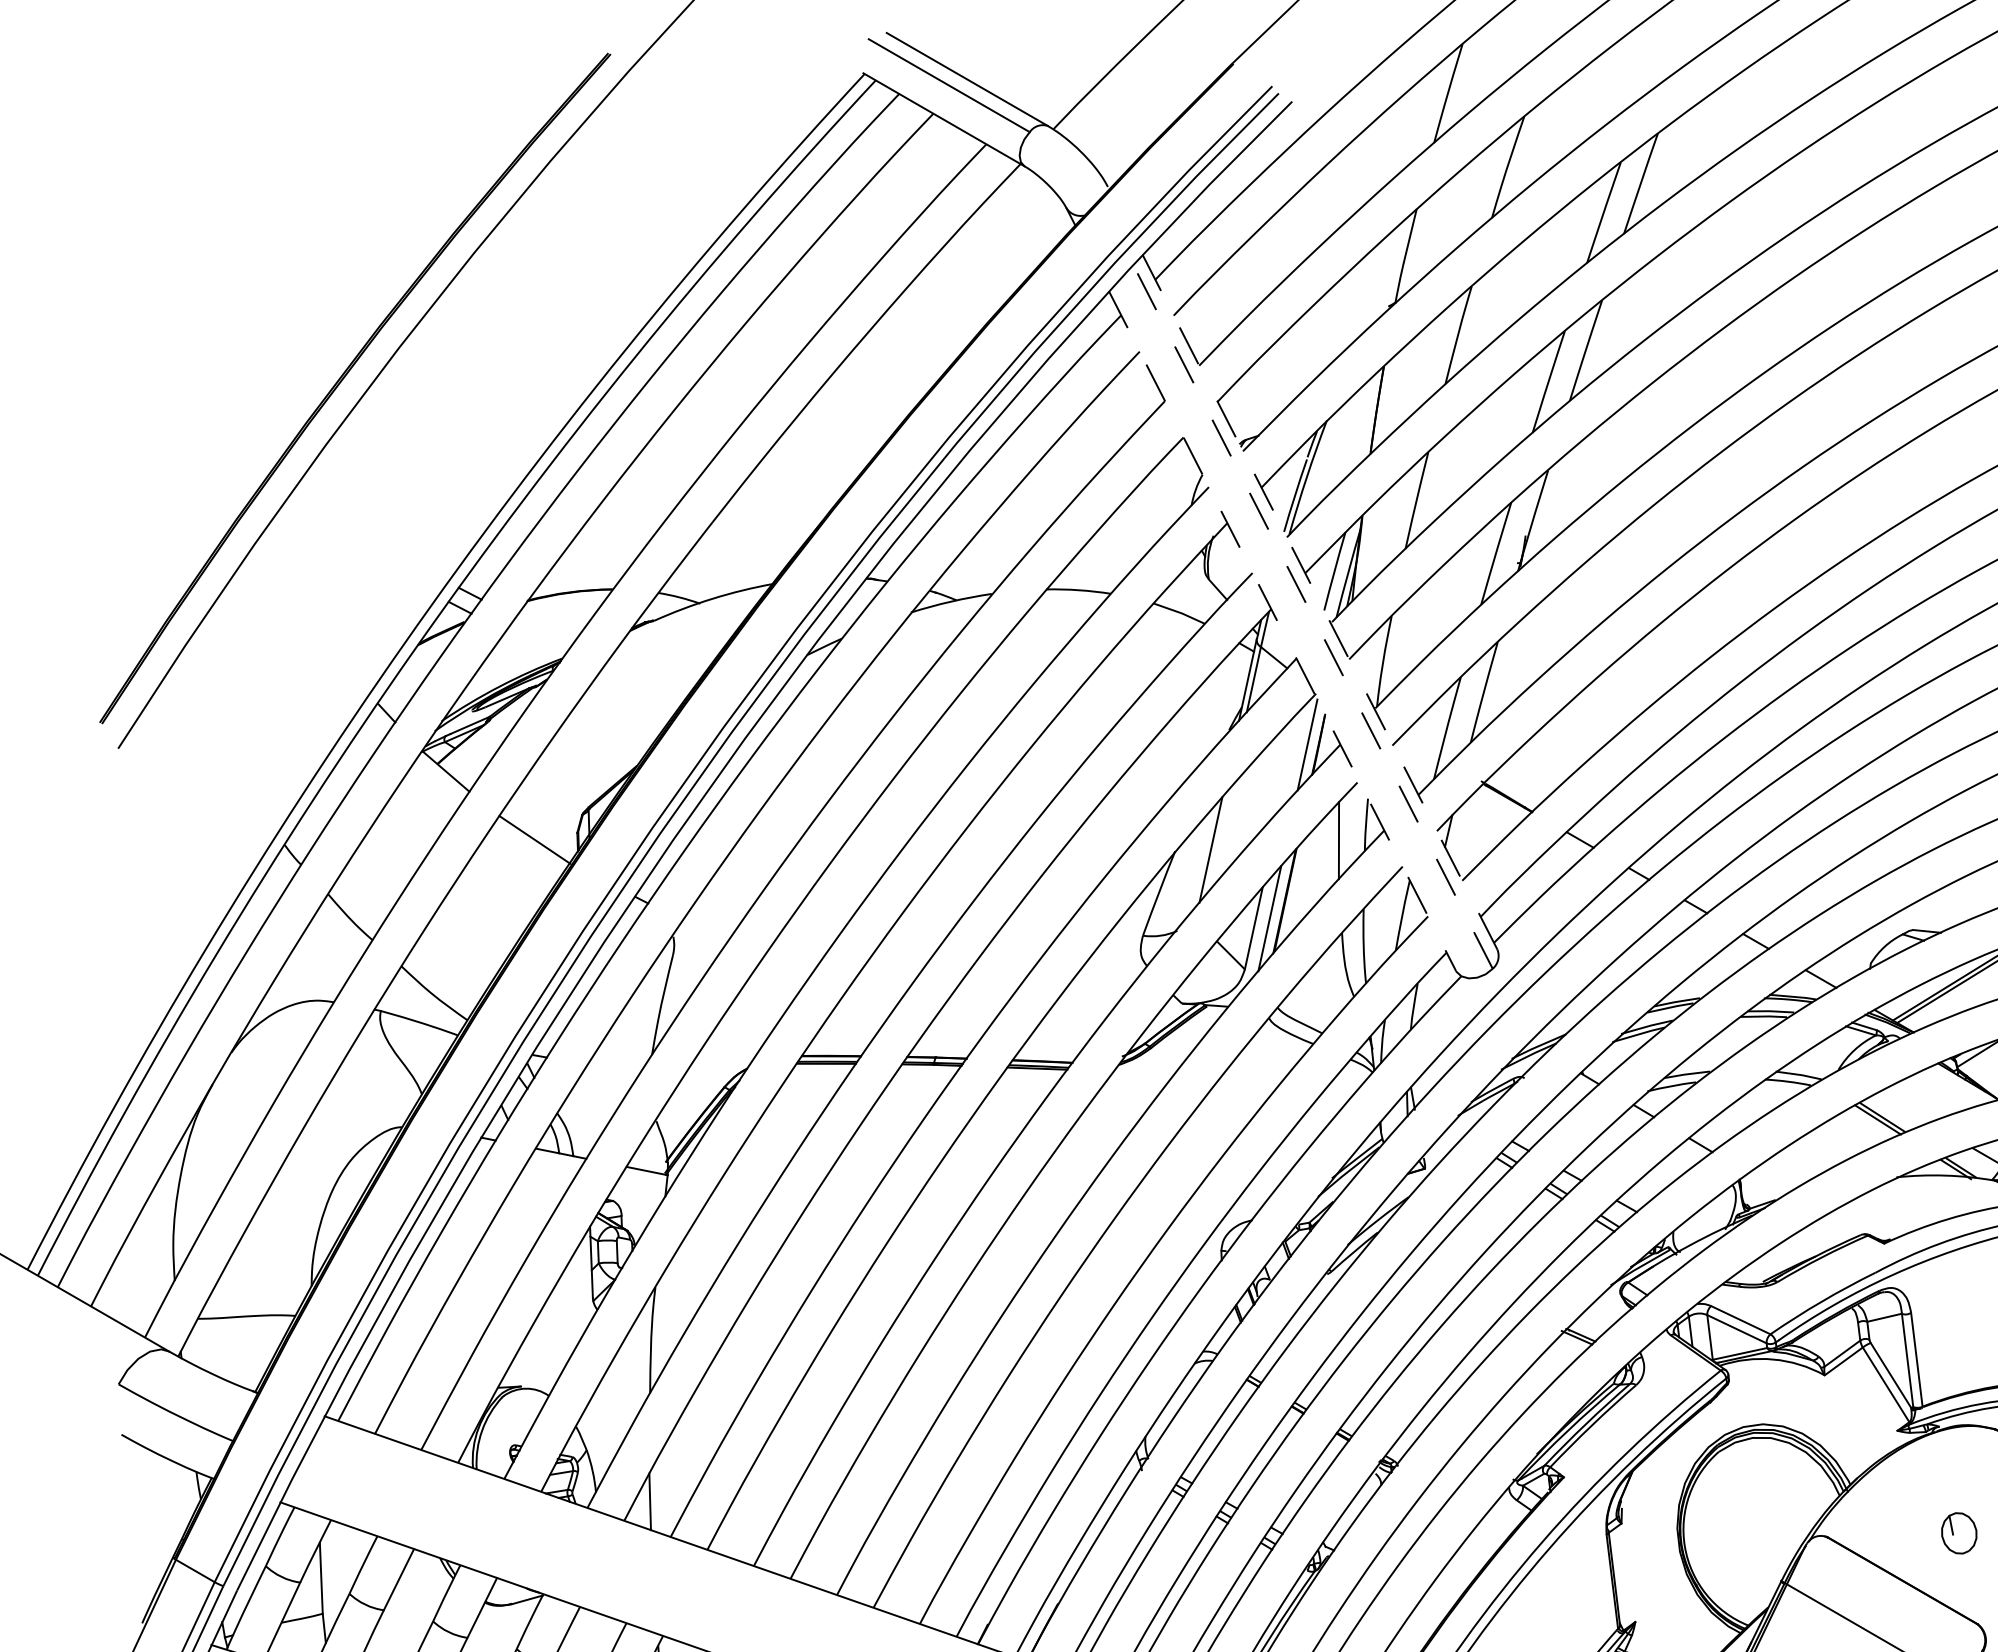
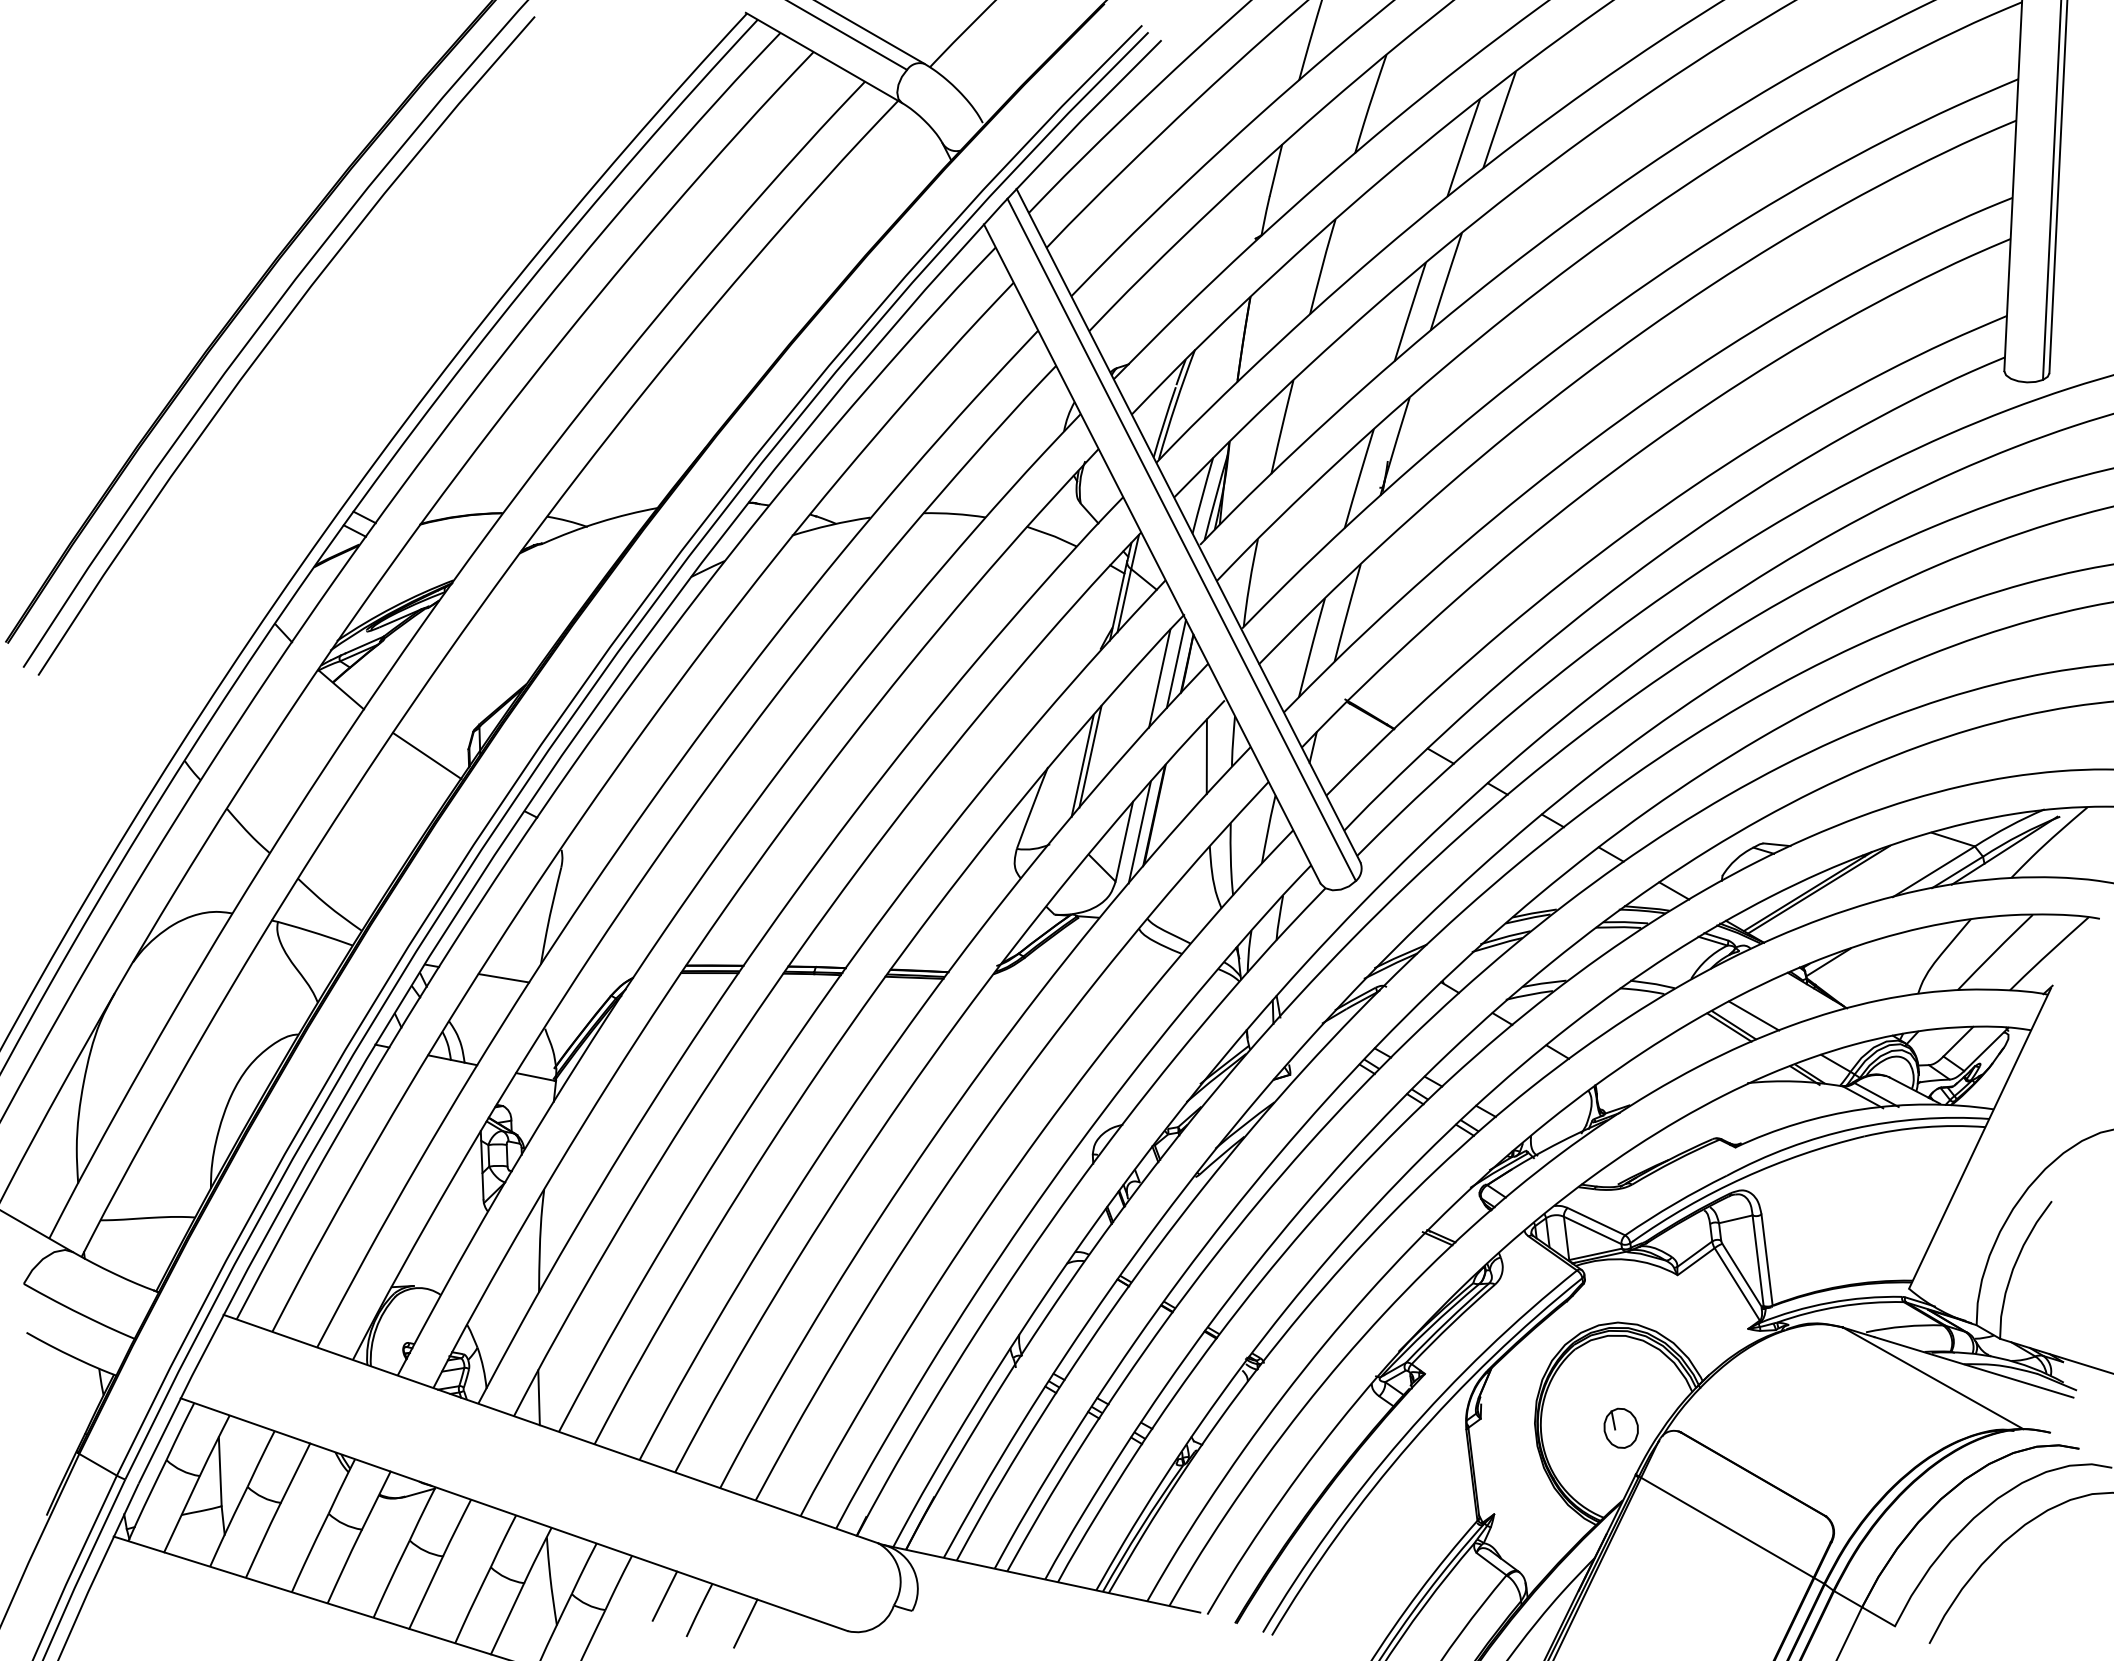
curve: (378, 406) -> (275, 335), added
line: (1320, 602) -> (1188, 525), dashed -> solid
line: (1312, 616) -> (1181, 539), dashed -> solid
line: (1282, 630) -> (1152, 553), dashed -> solid
line: (1290, 759) -> (1159, 678), added
line: (1218, 840) -> (1090, 756), added
line: (613, 1069) -> (503, 978), added
line: (1903, 1107) -> (1754, 1015), added
part: (1958, 1532) -> (1620, 1427), moved

